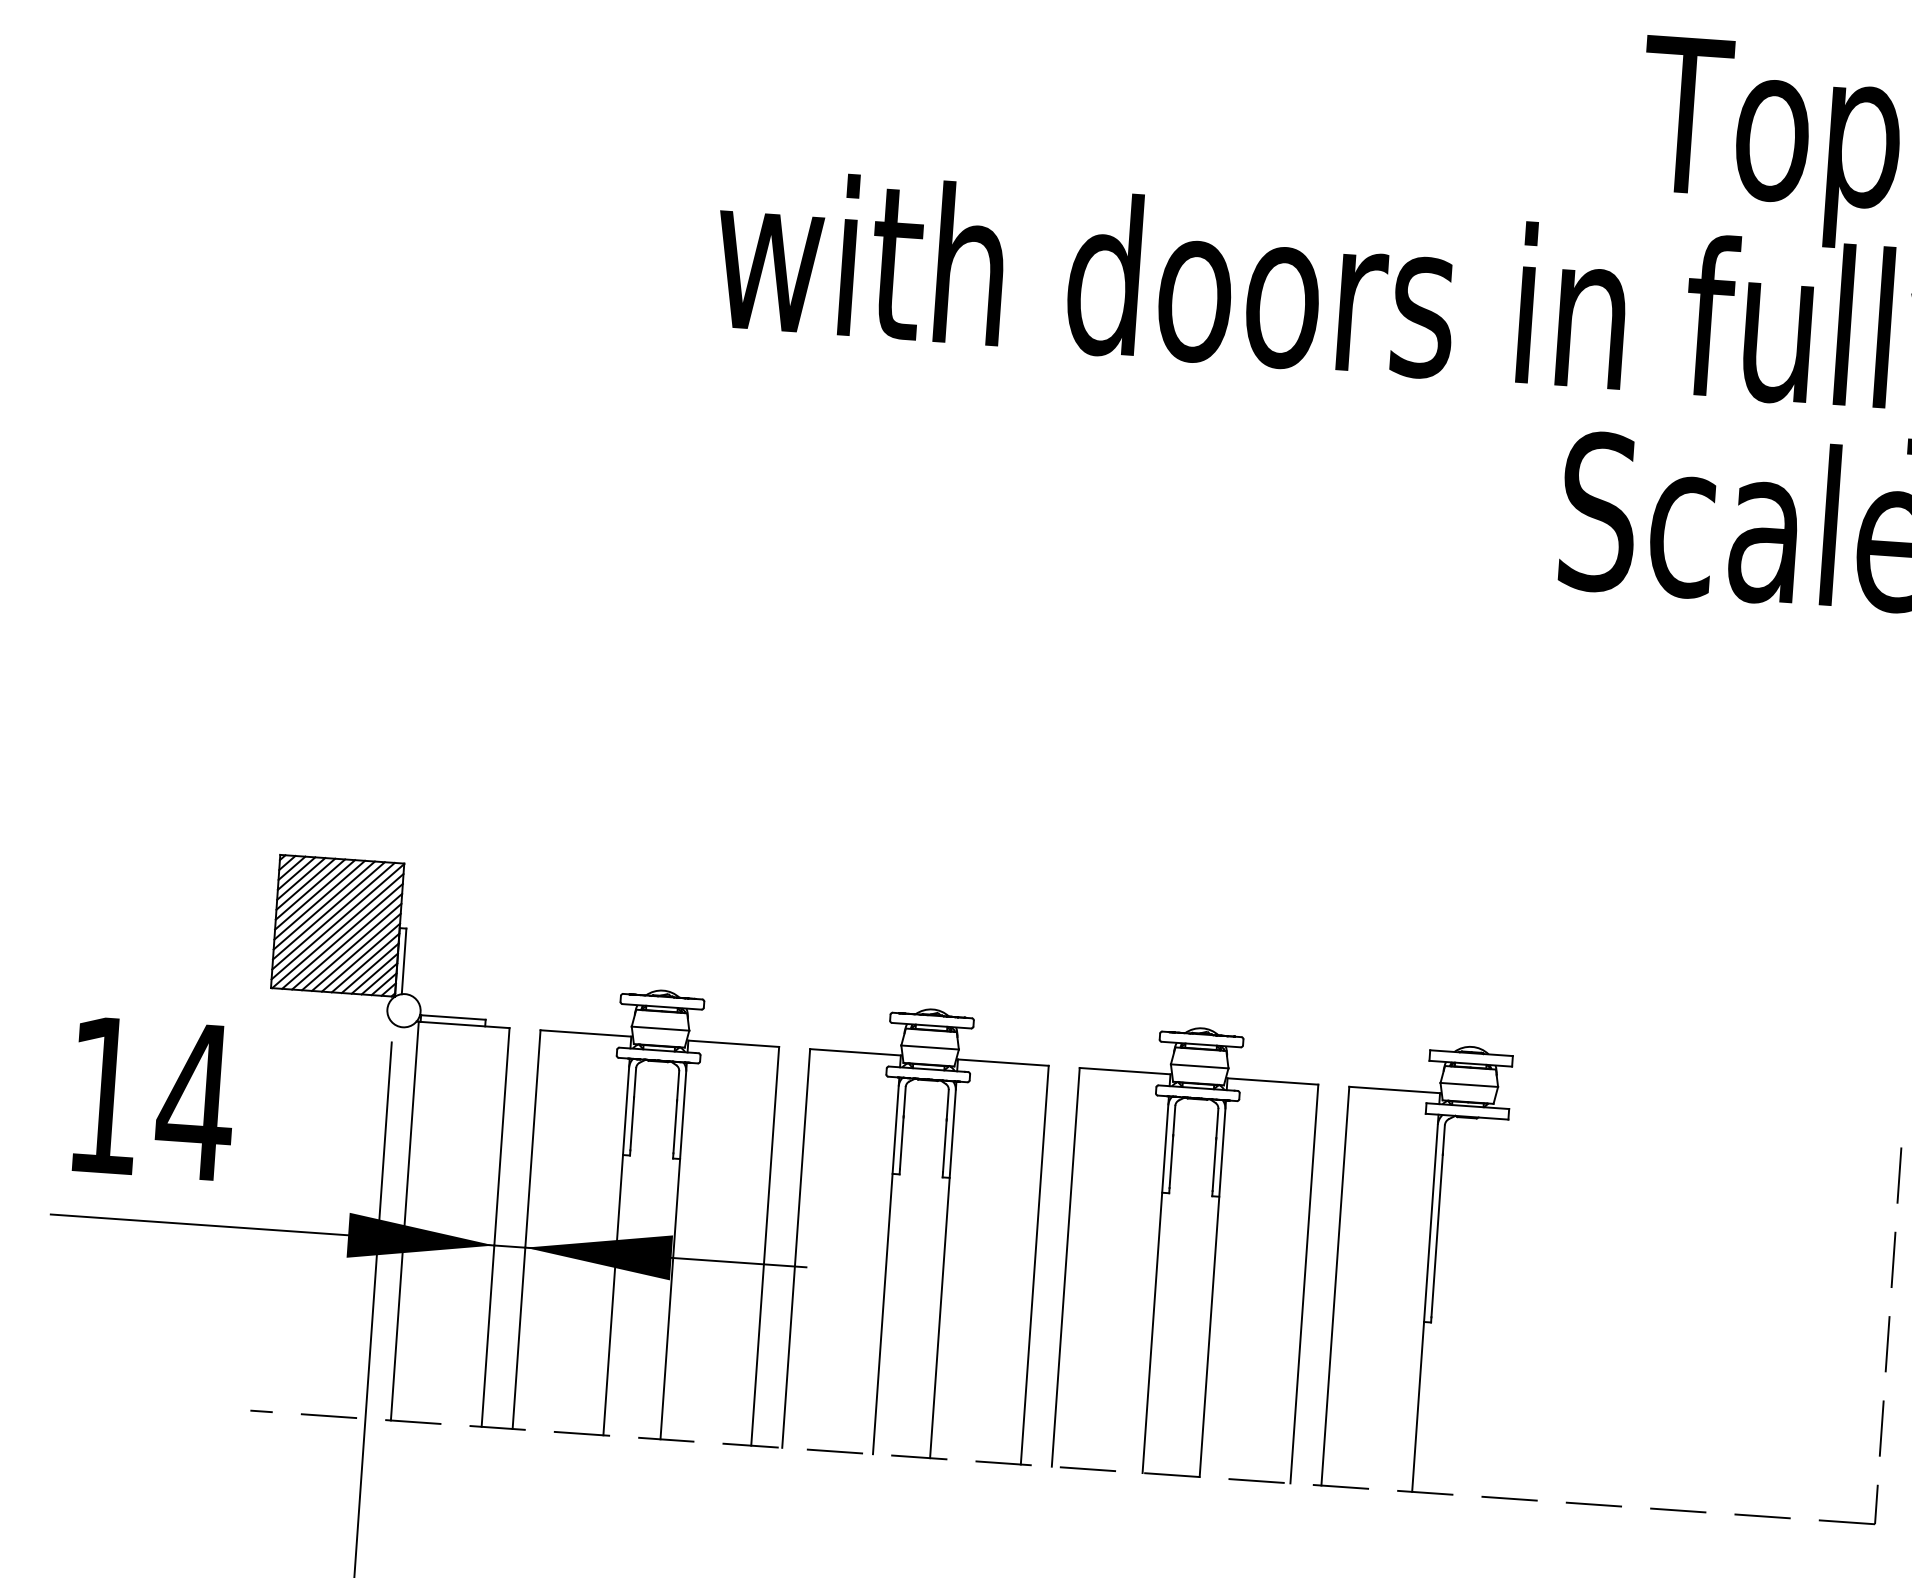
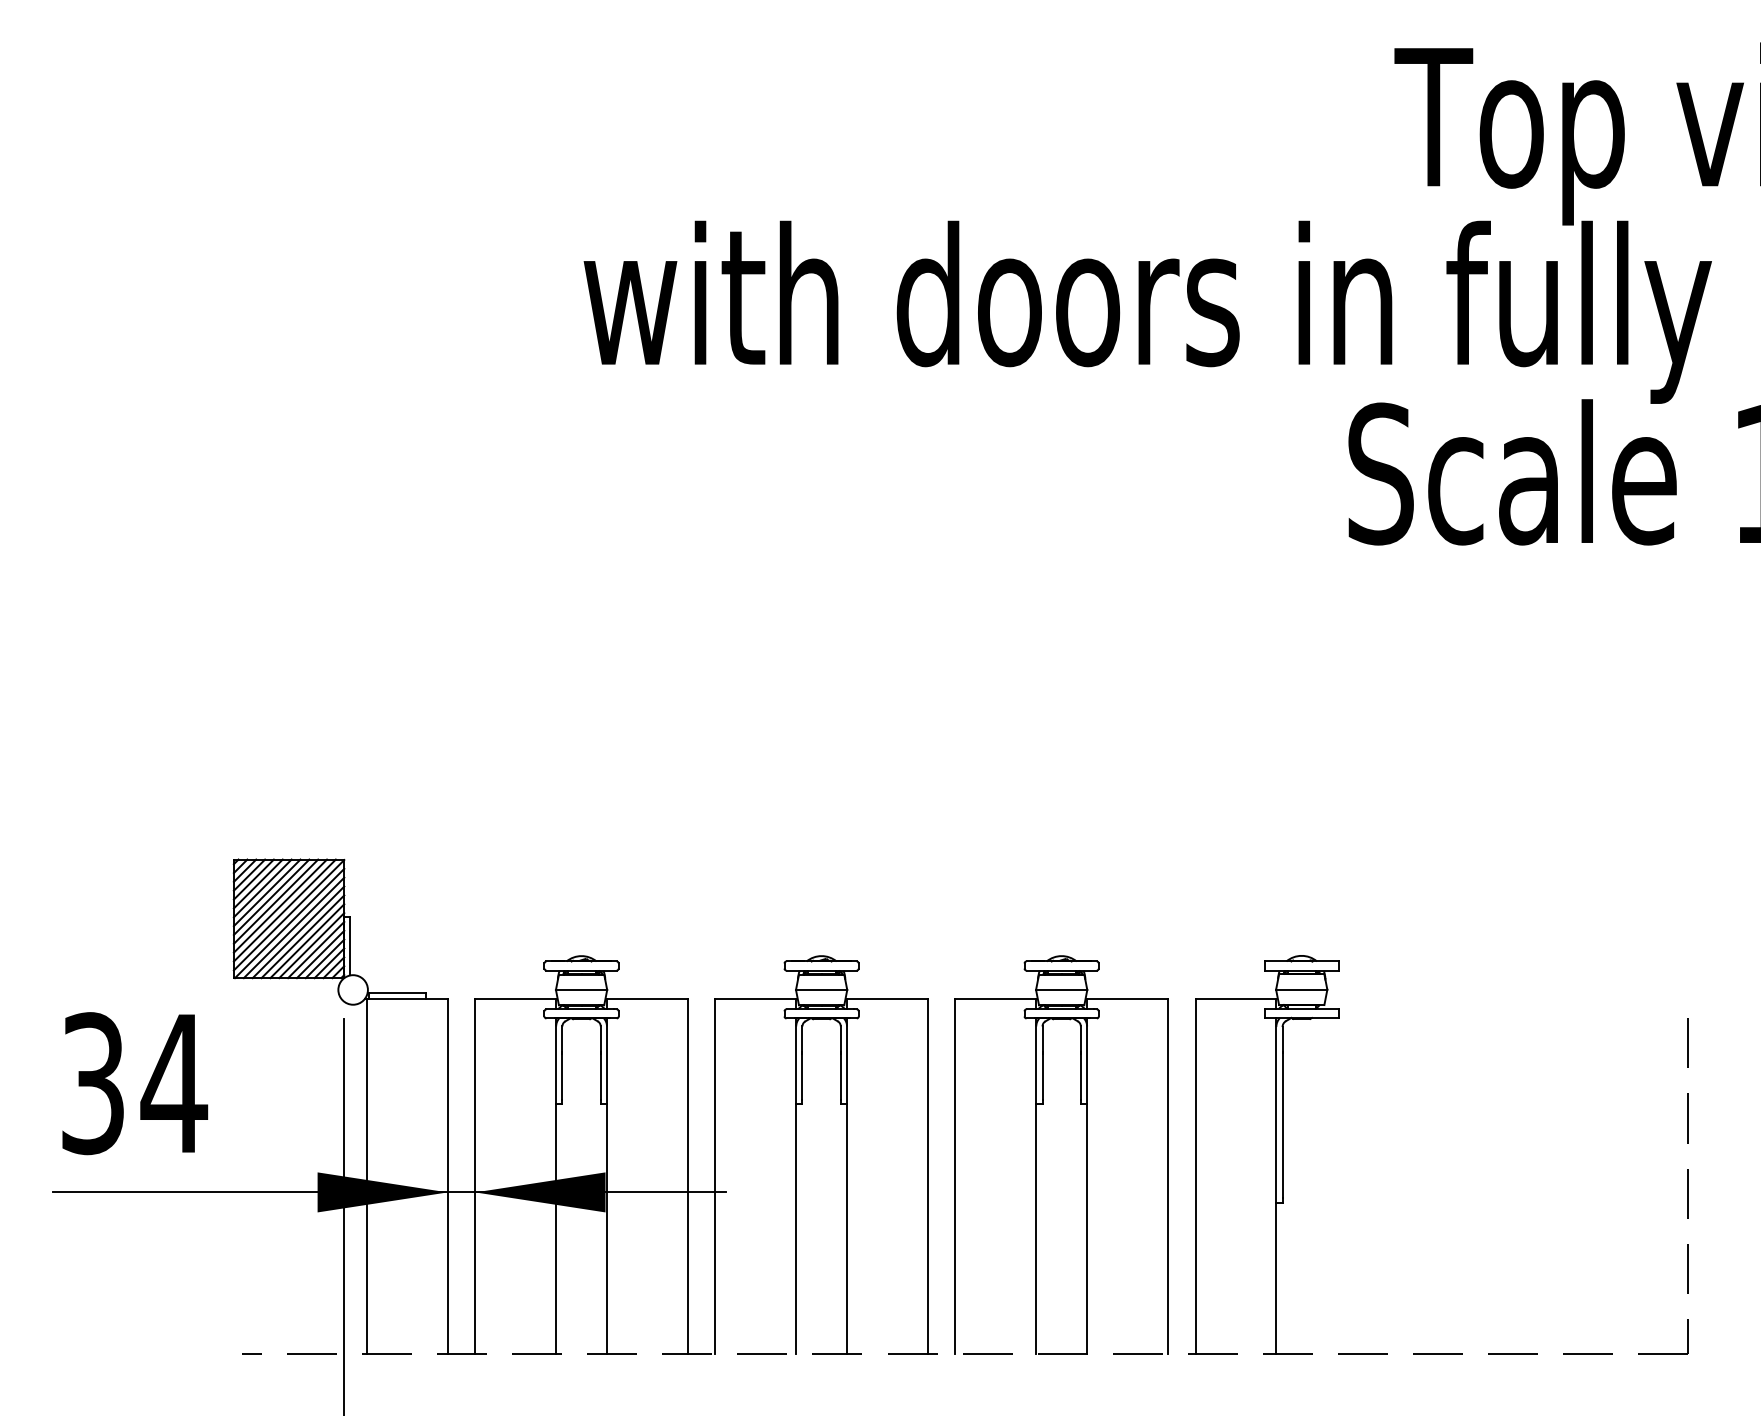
text: (103, 1095) -> (92, 1083), 14 -> 34

